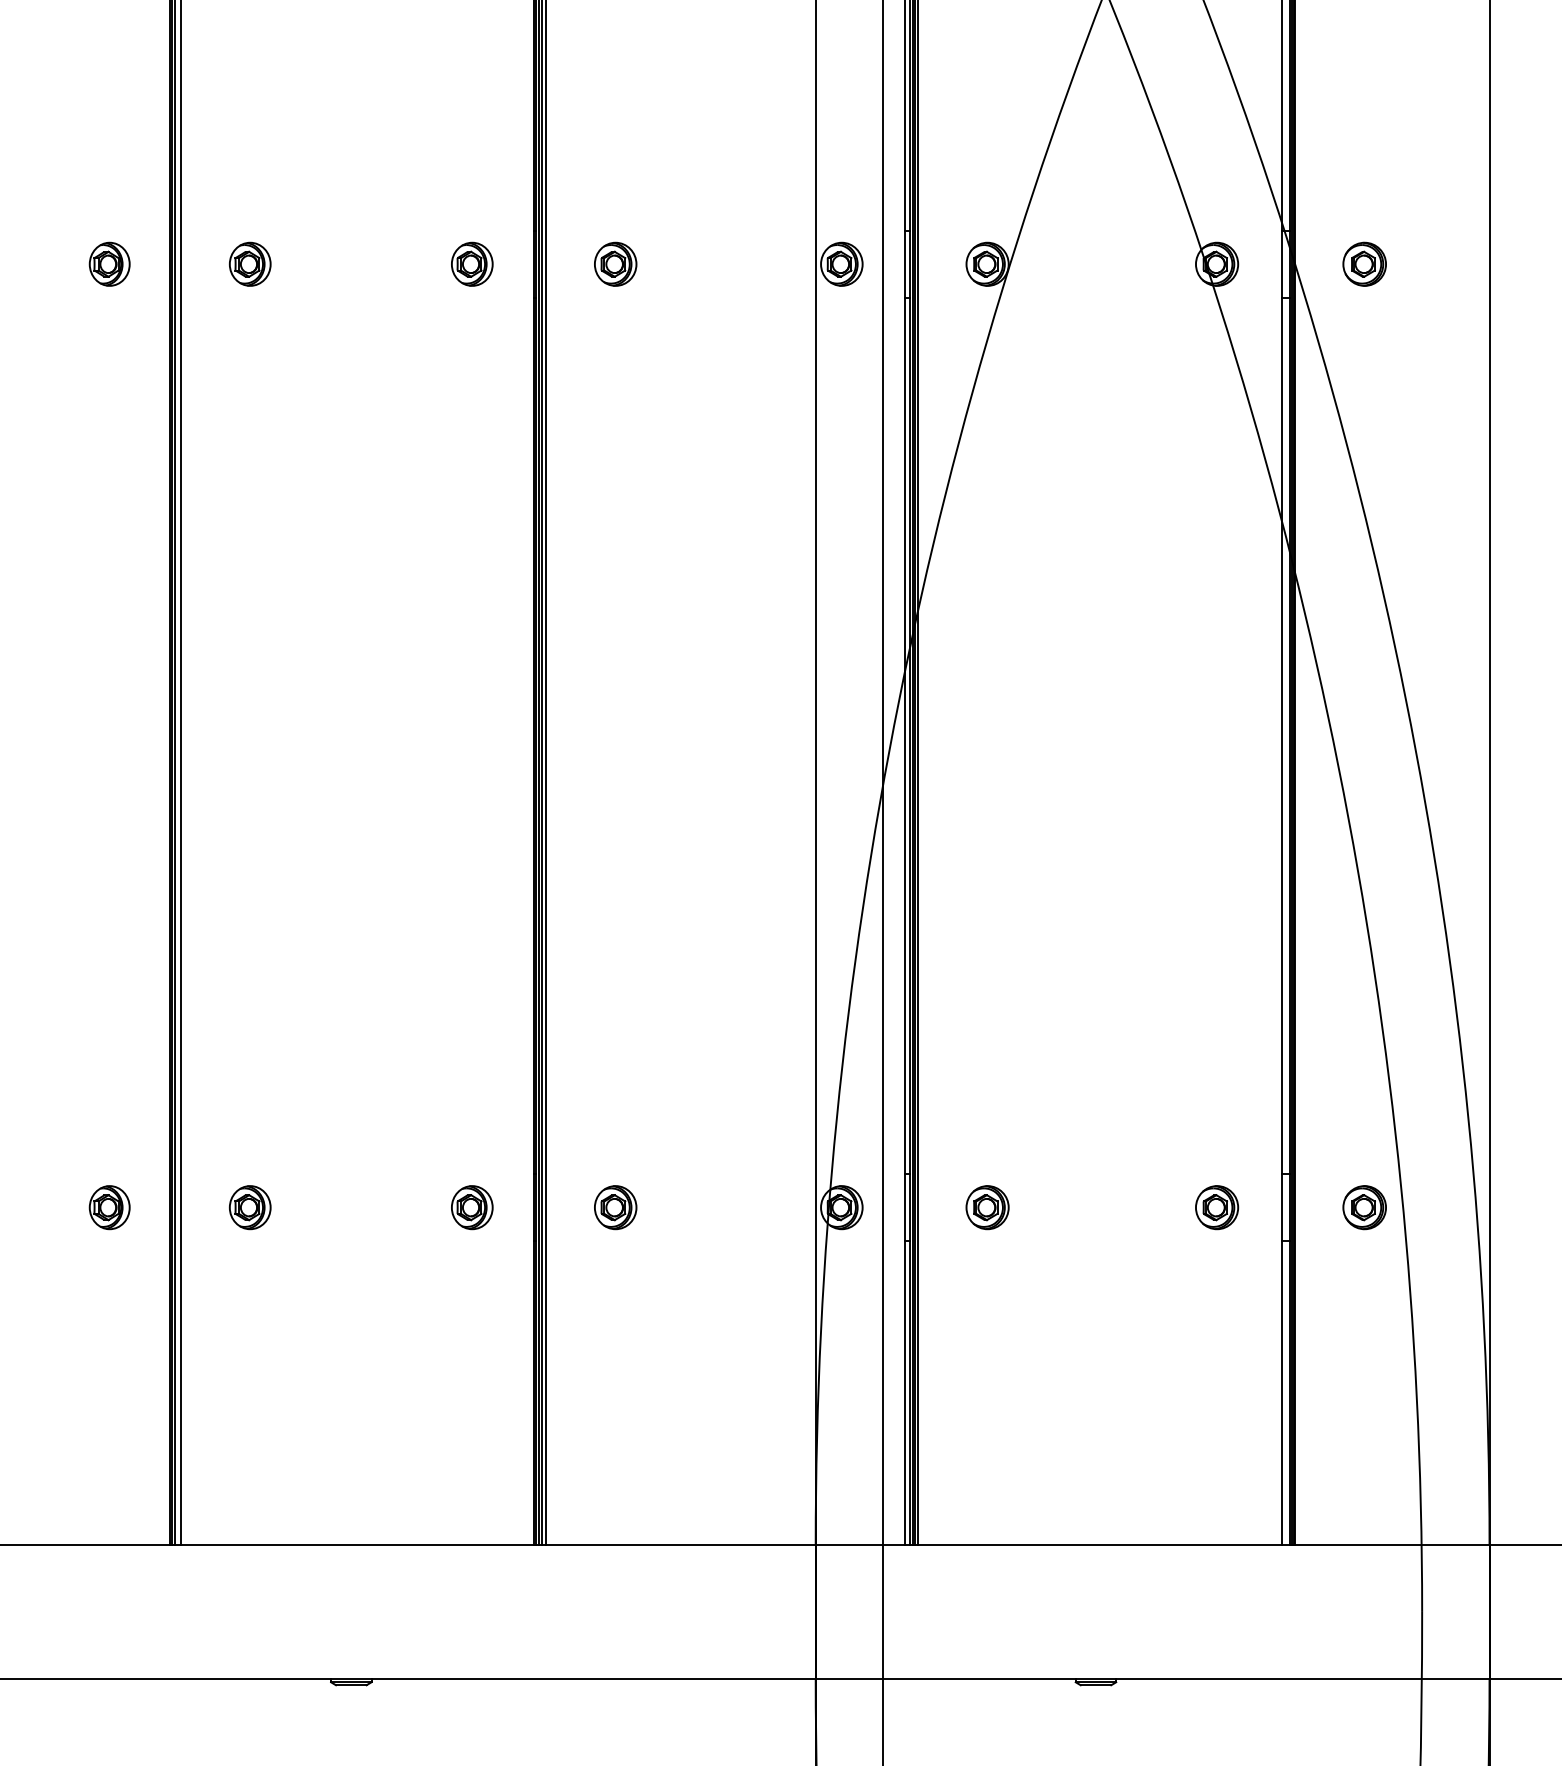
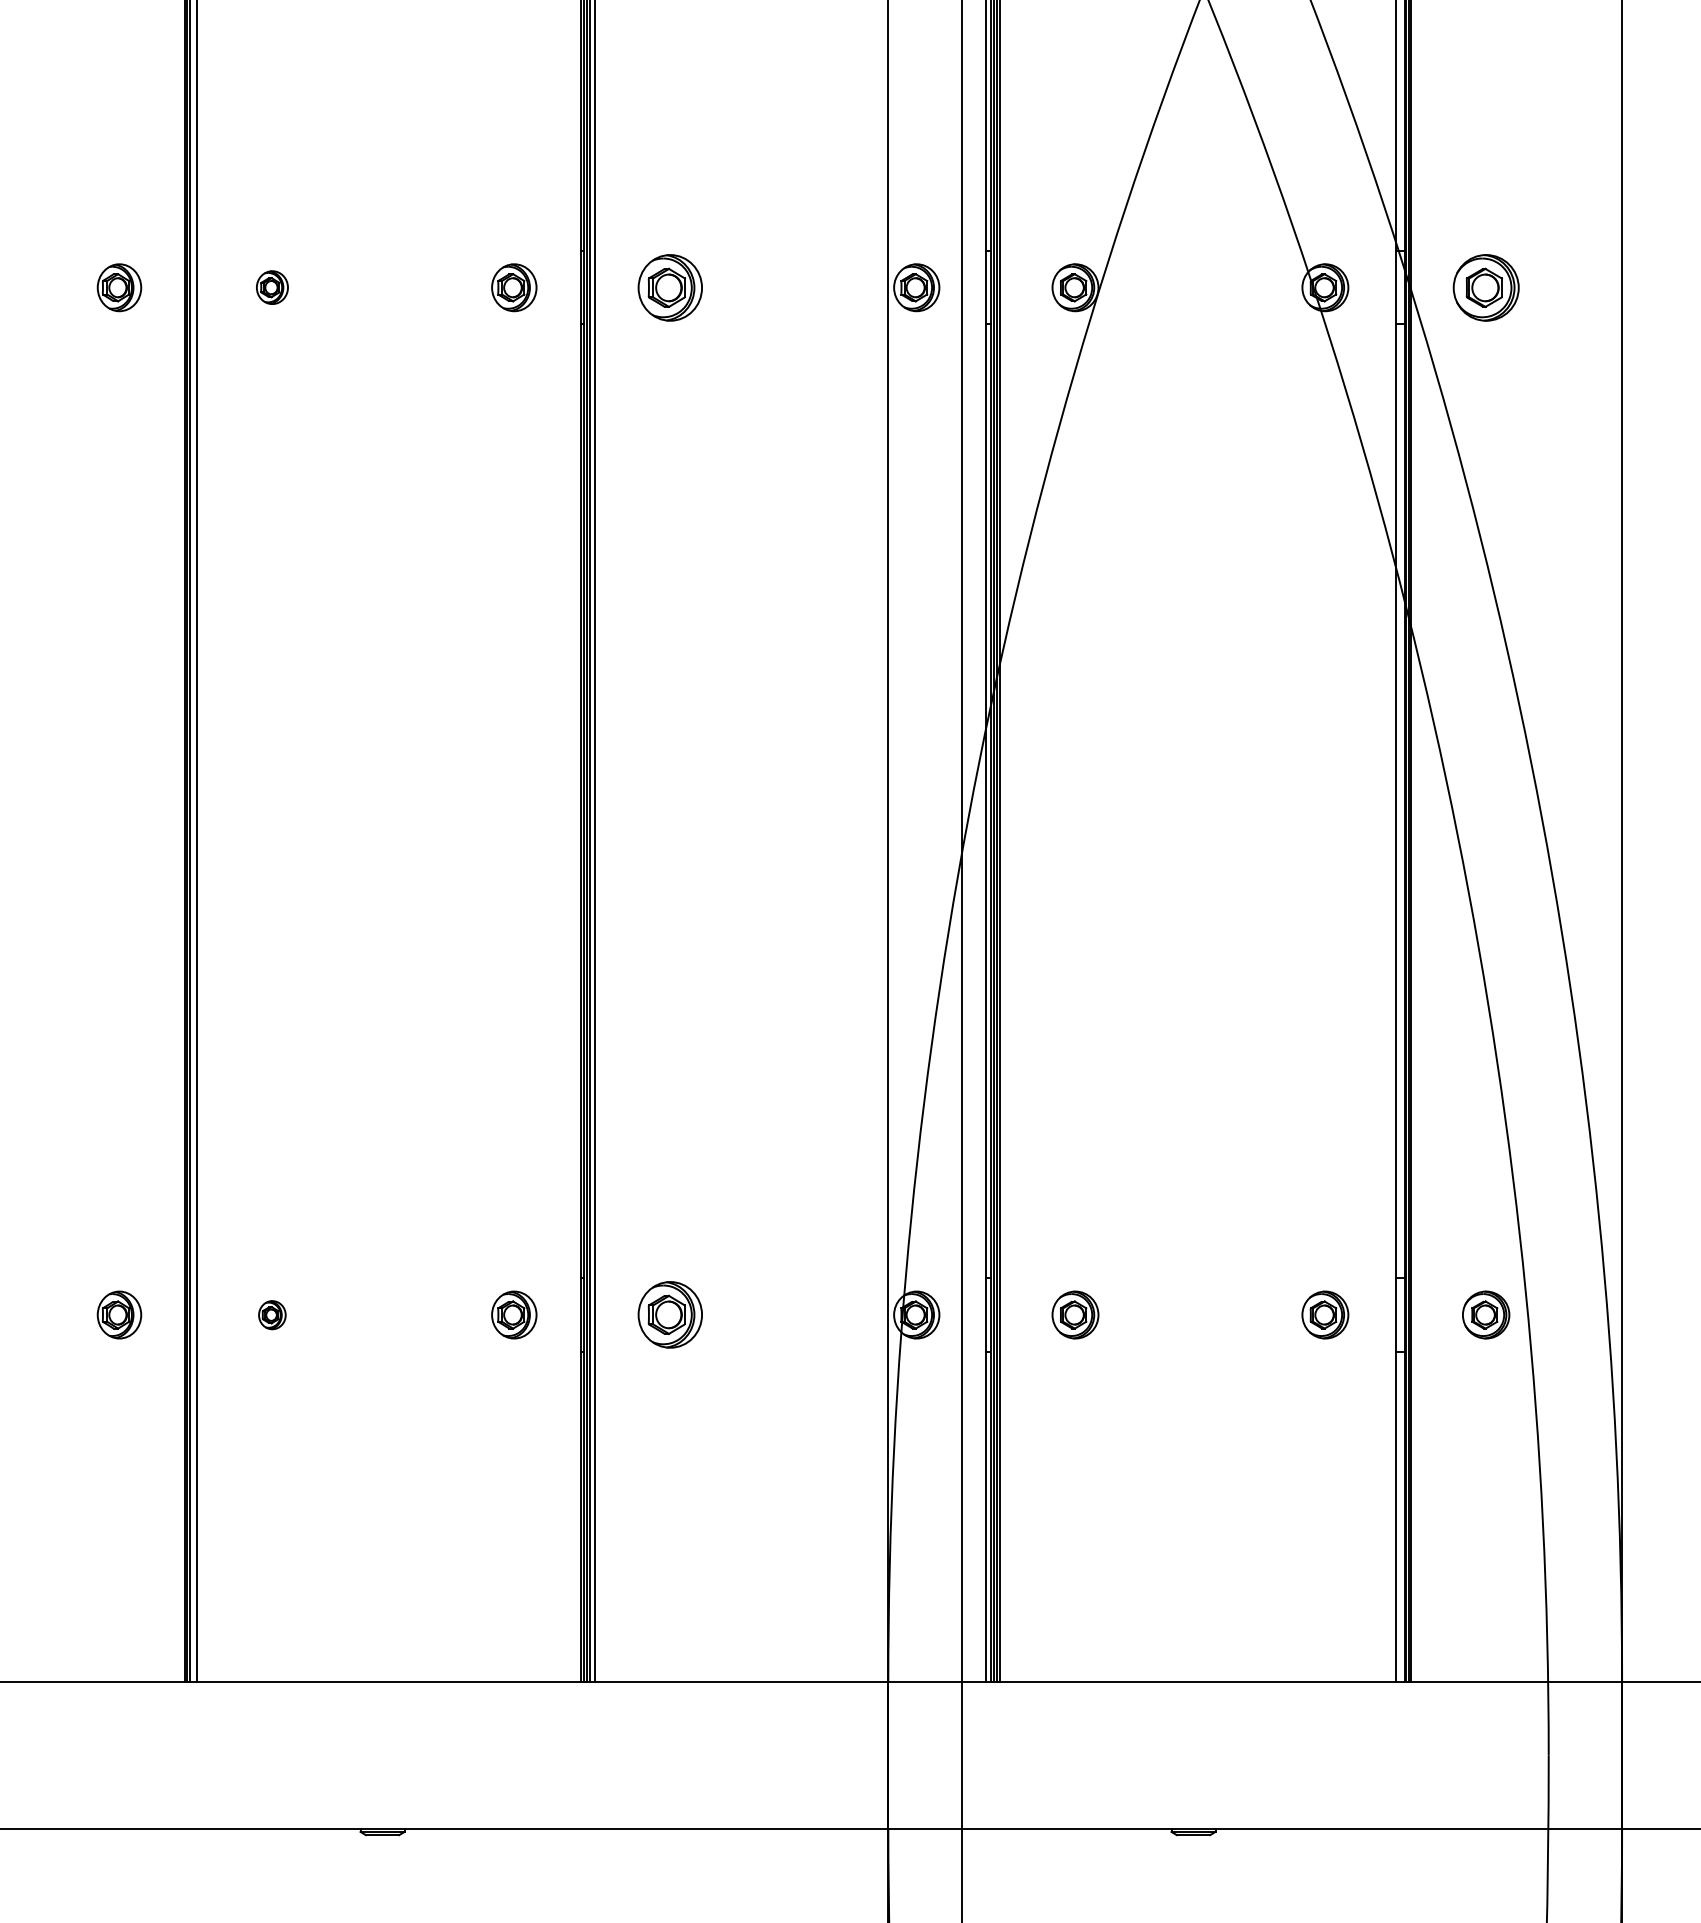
part: (249, 263) -> (271, 286), size x0.7
part: (615, 263) -> (670, 286), size x1.4
part: (1364, 263) -> (1485, 286), size x1.4
part: (249, 1207) -> (271, 1314), size x0.6
part: (615, 1207) -> (670, 1314), size x1.4

